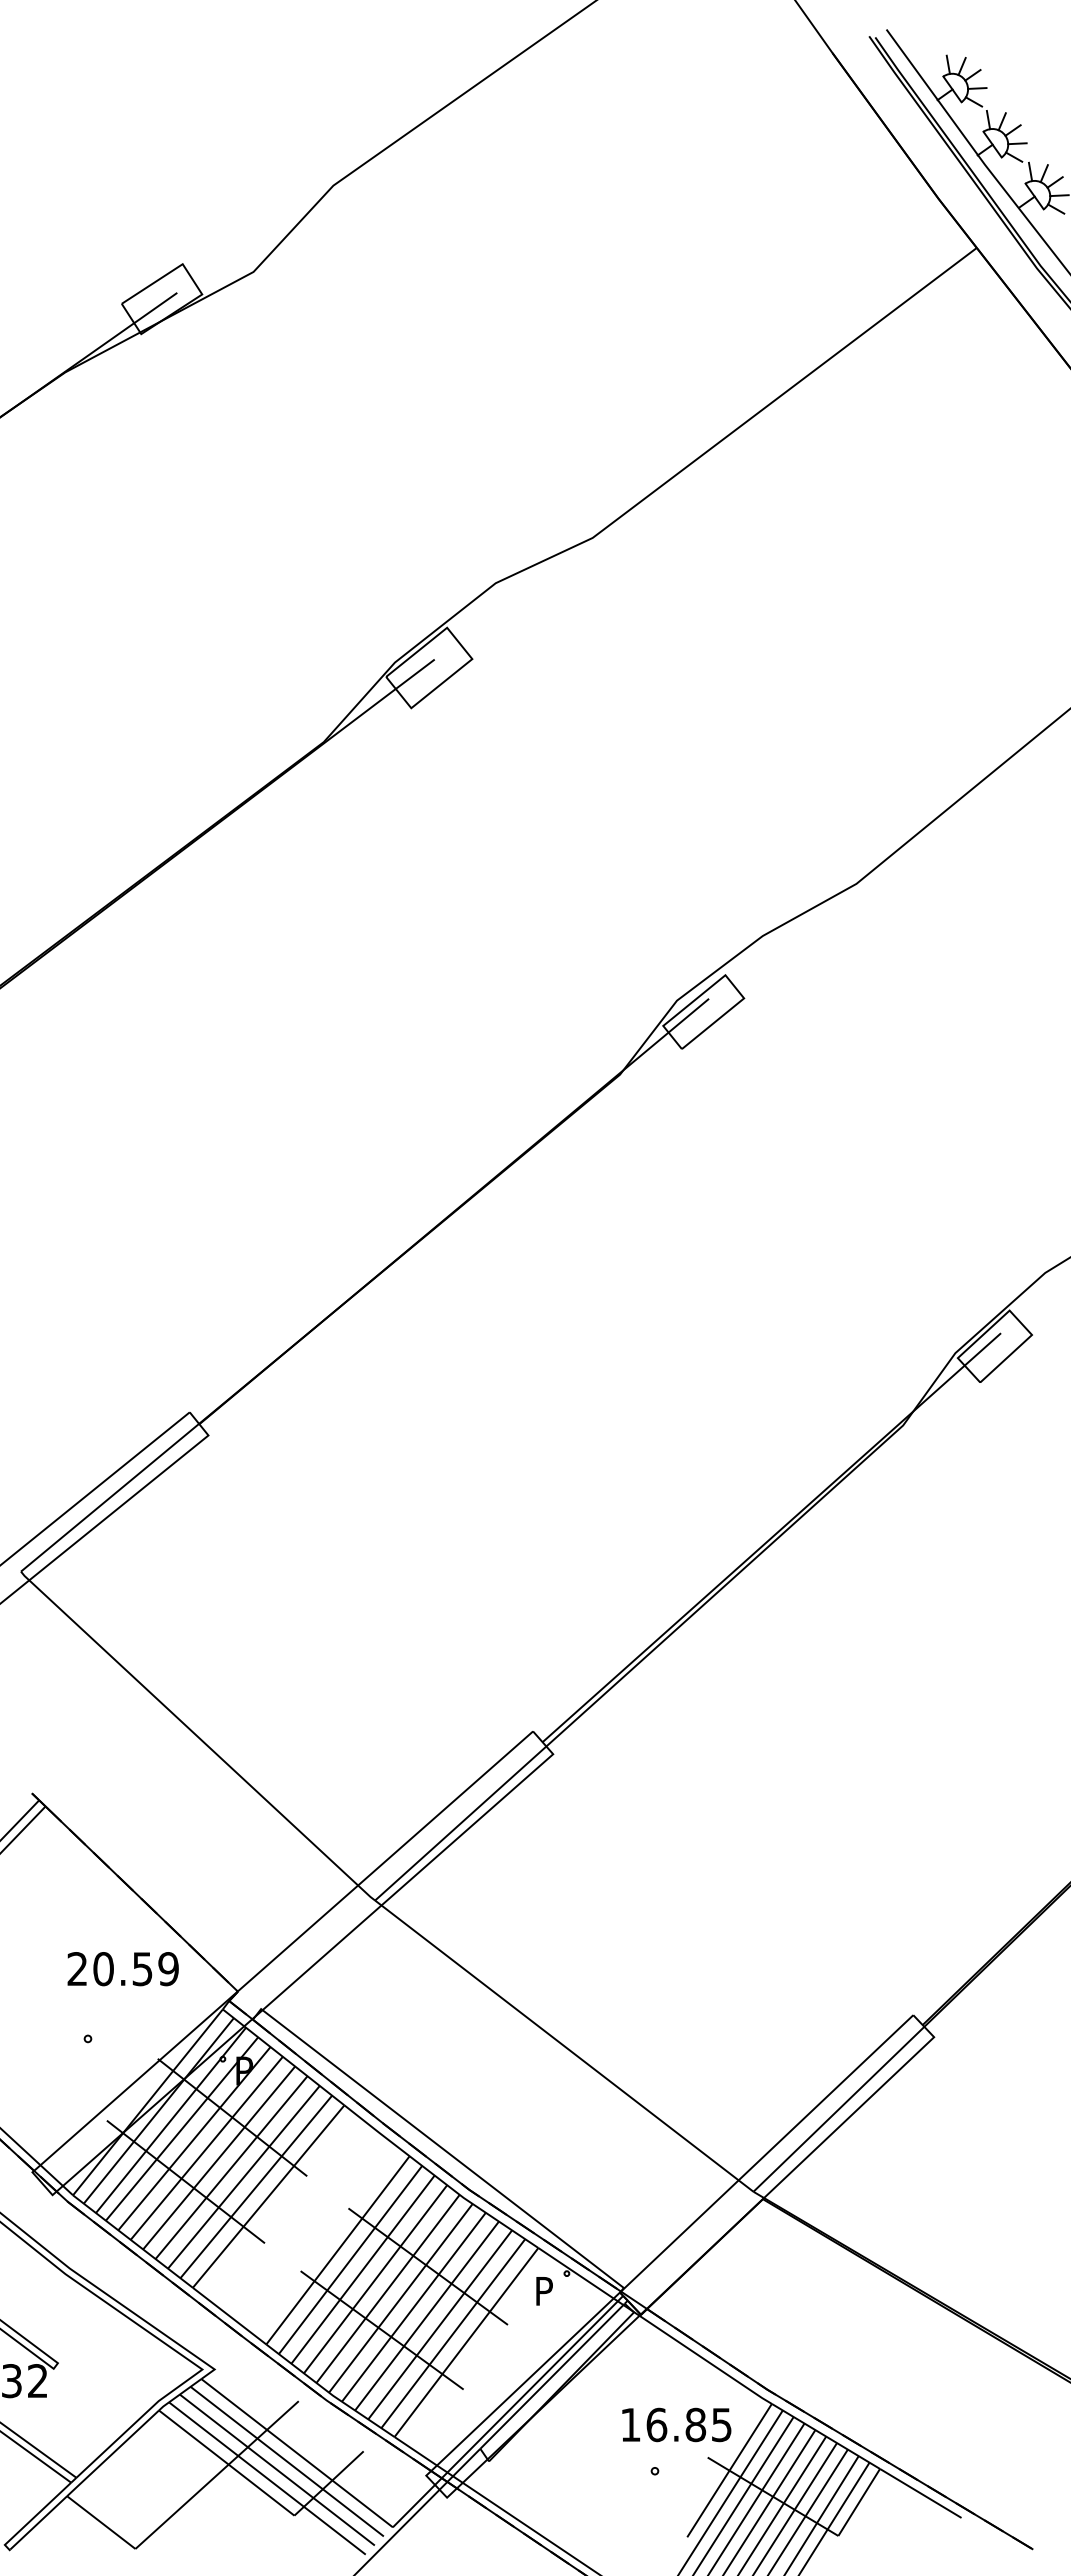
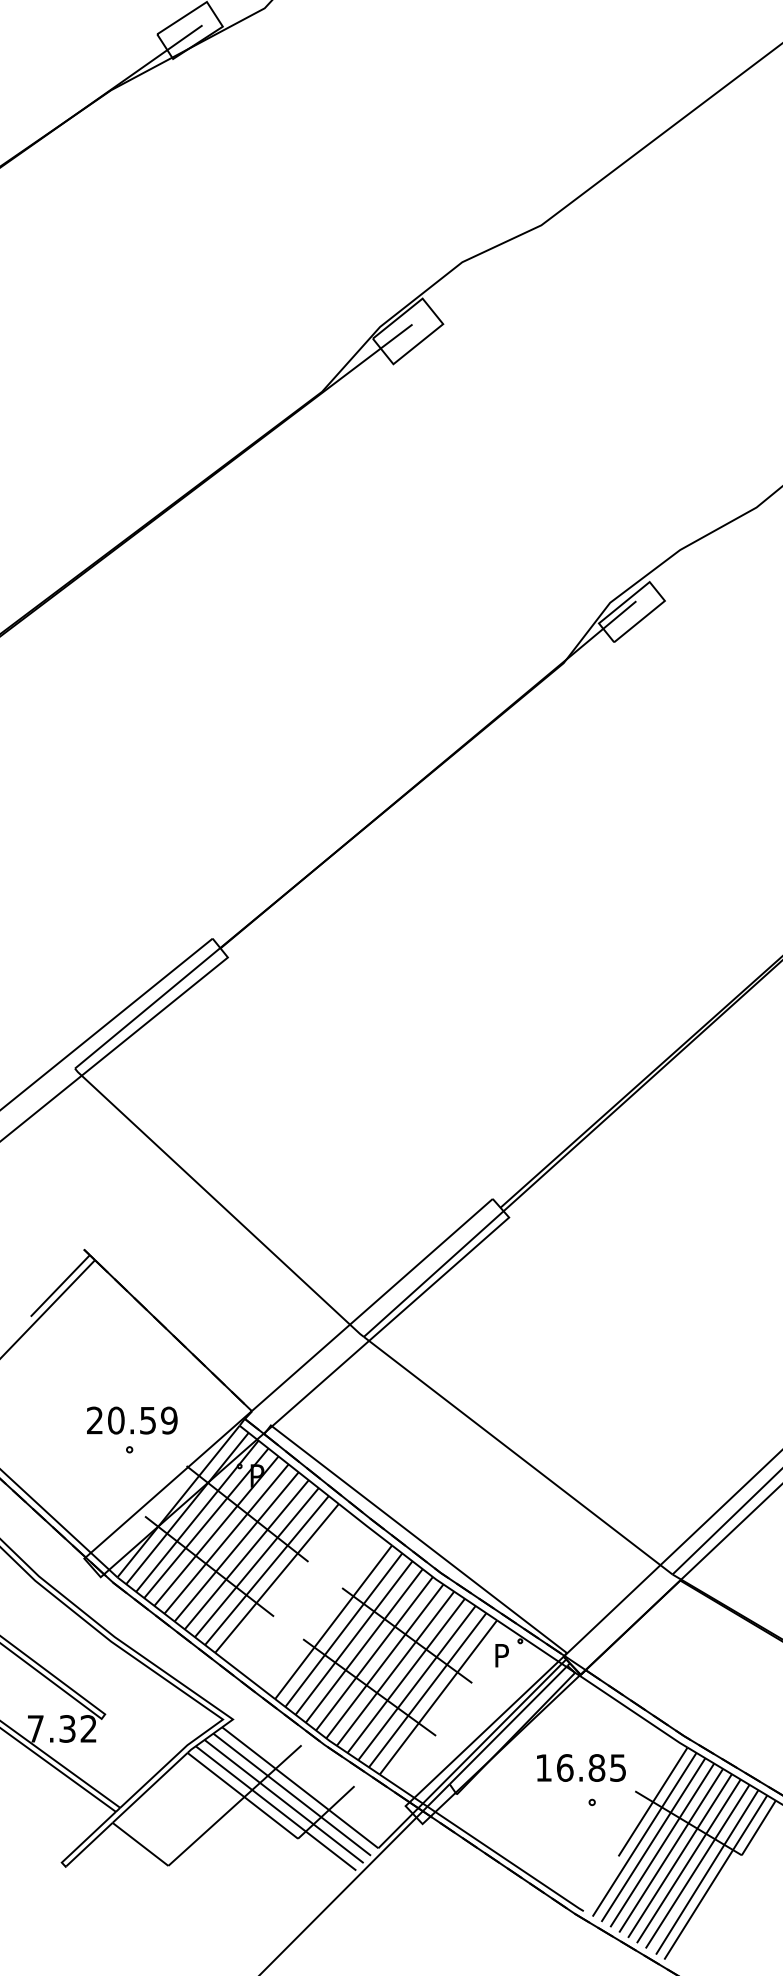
text: (122, 1969) -> (131, 1420), moved
text: (676, 2424) -> (581, 1767), moved

